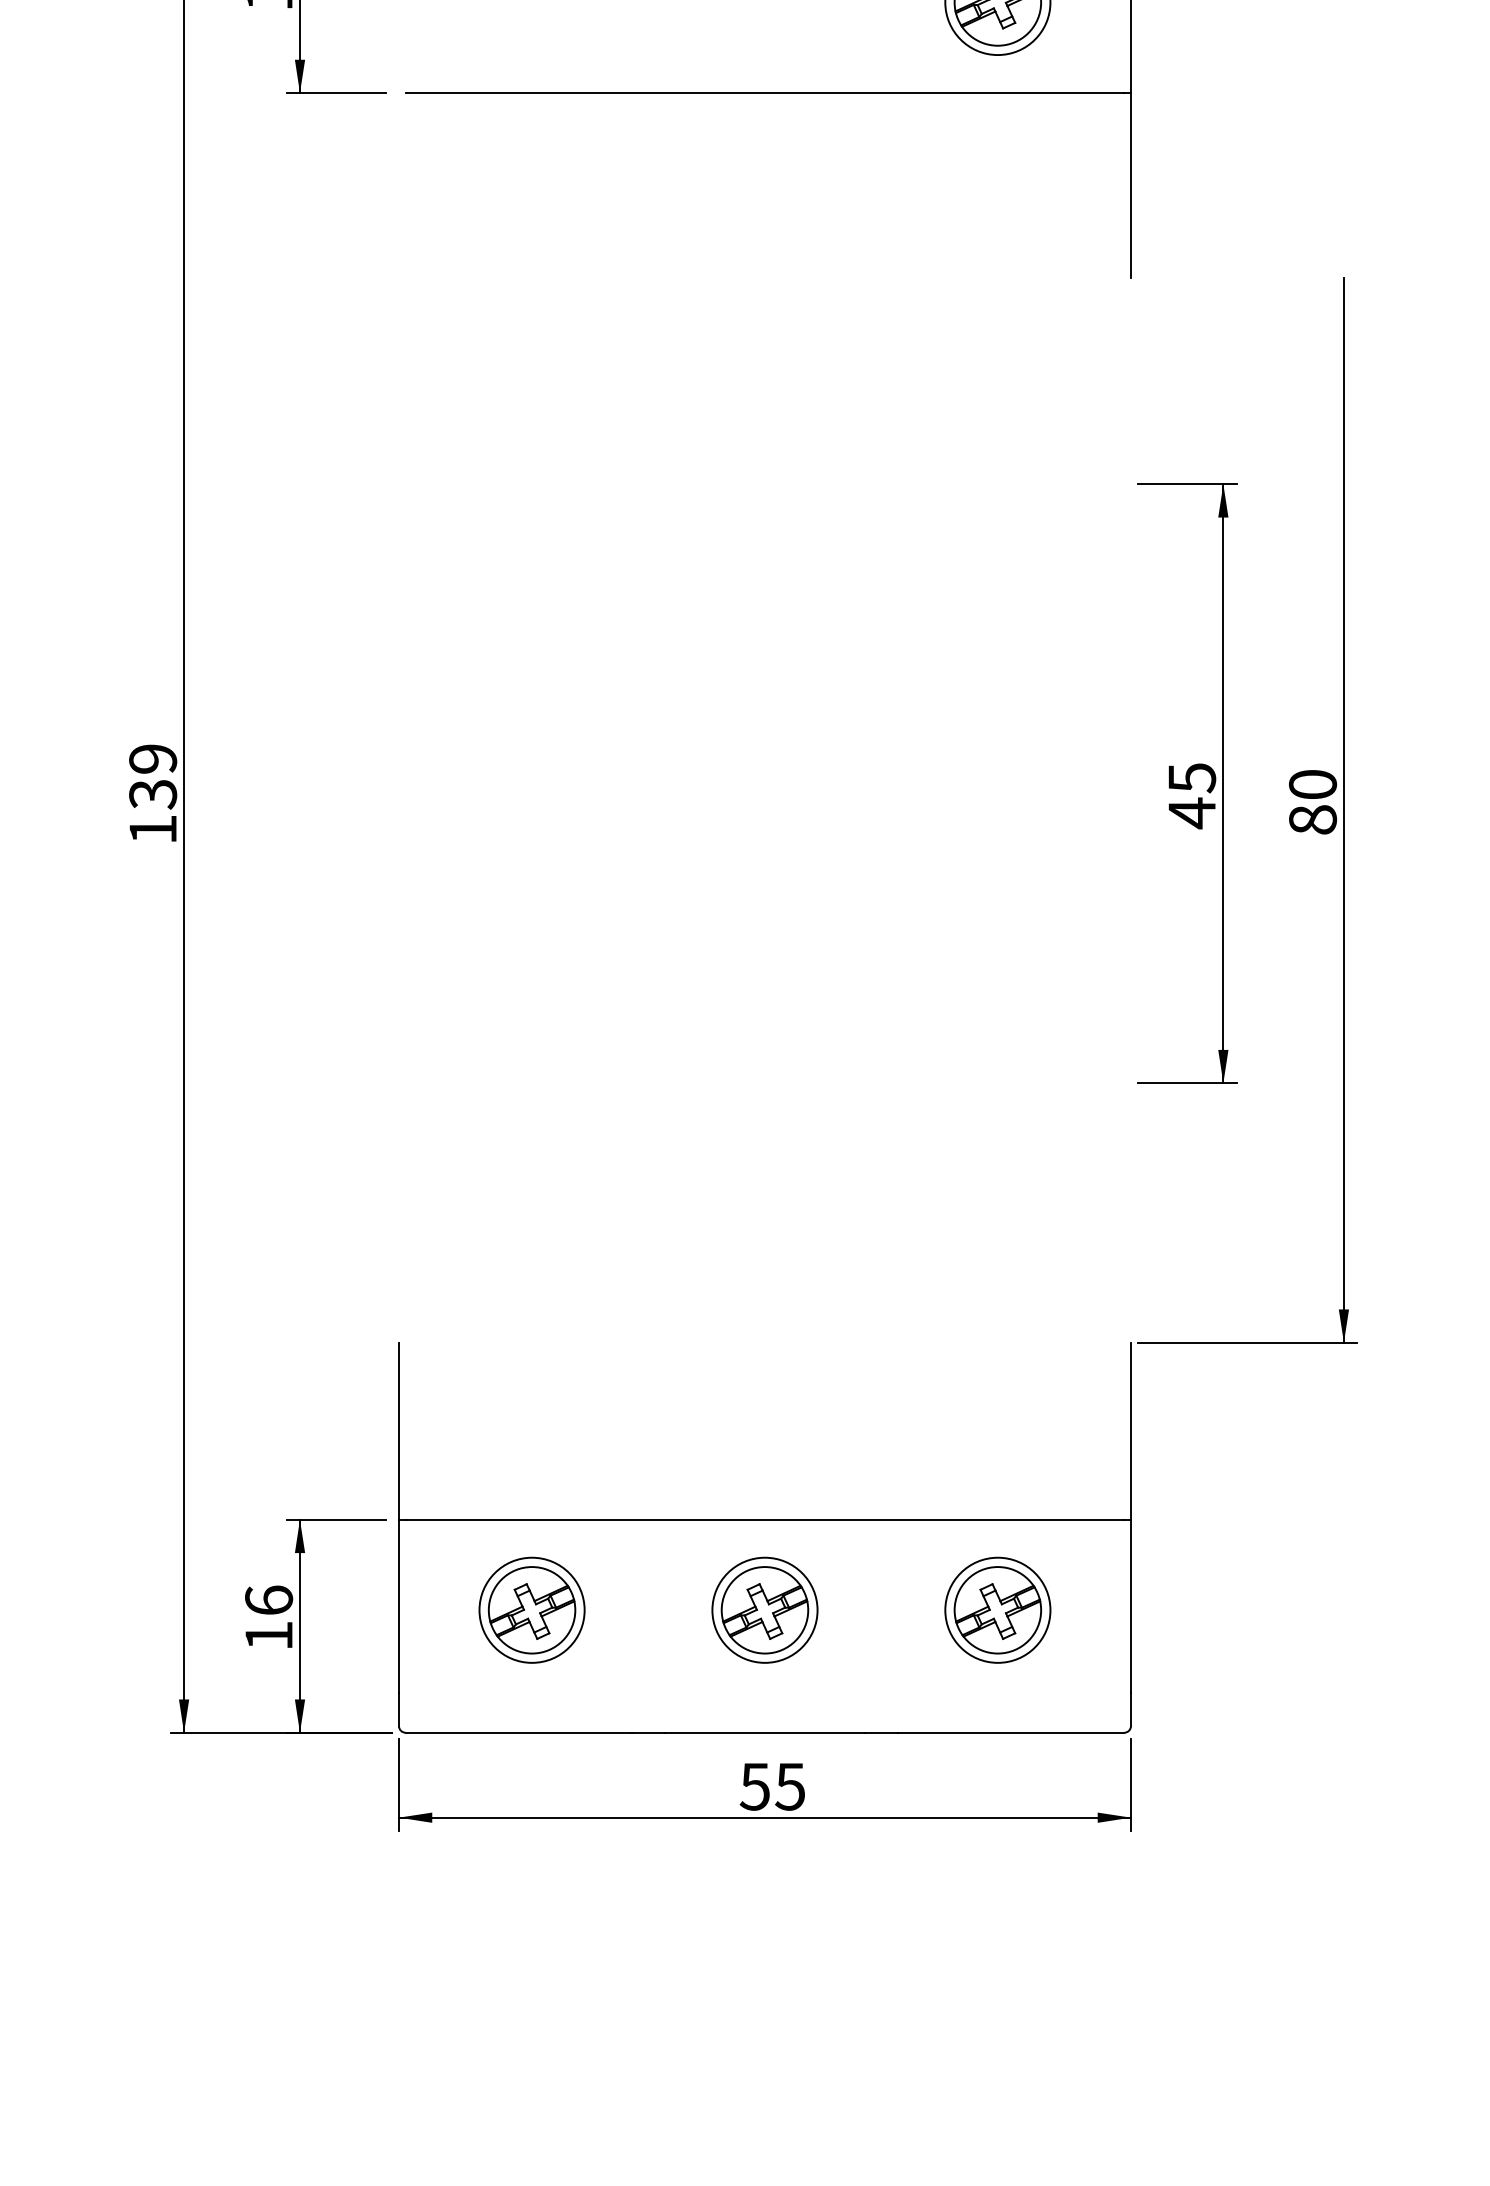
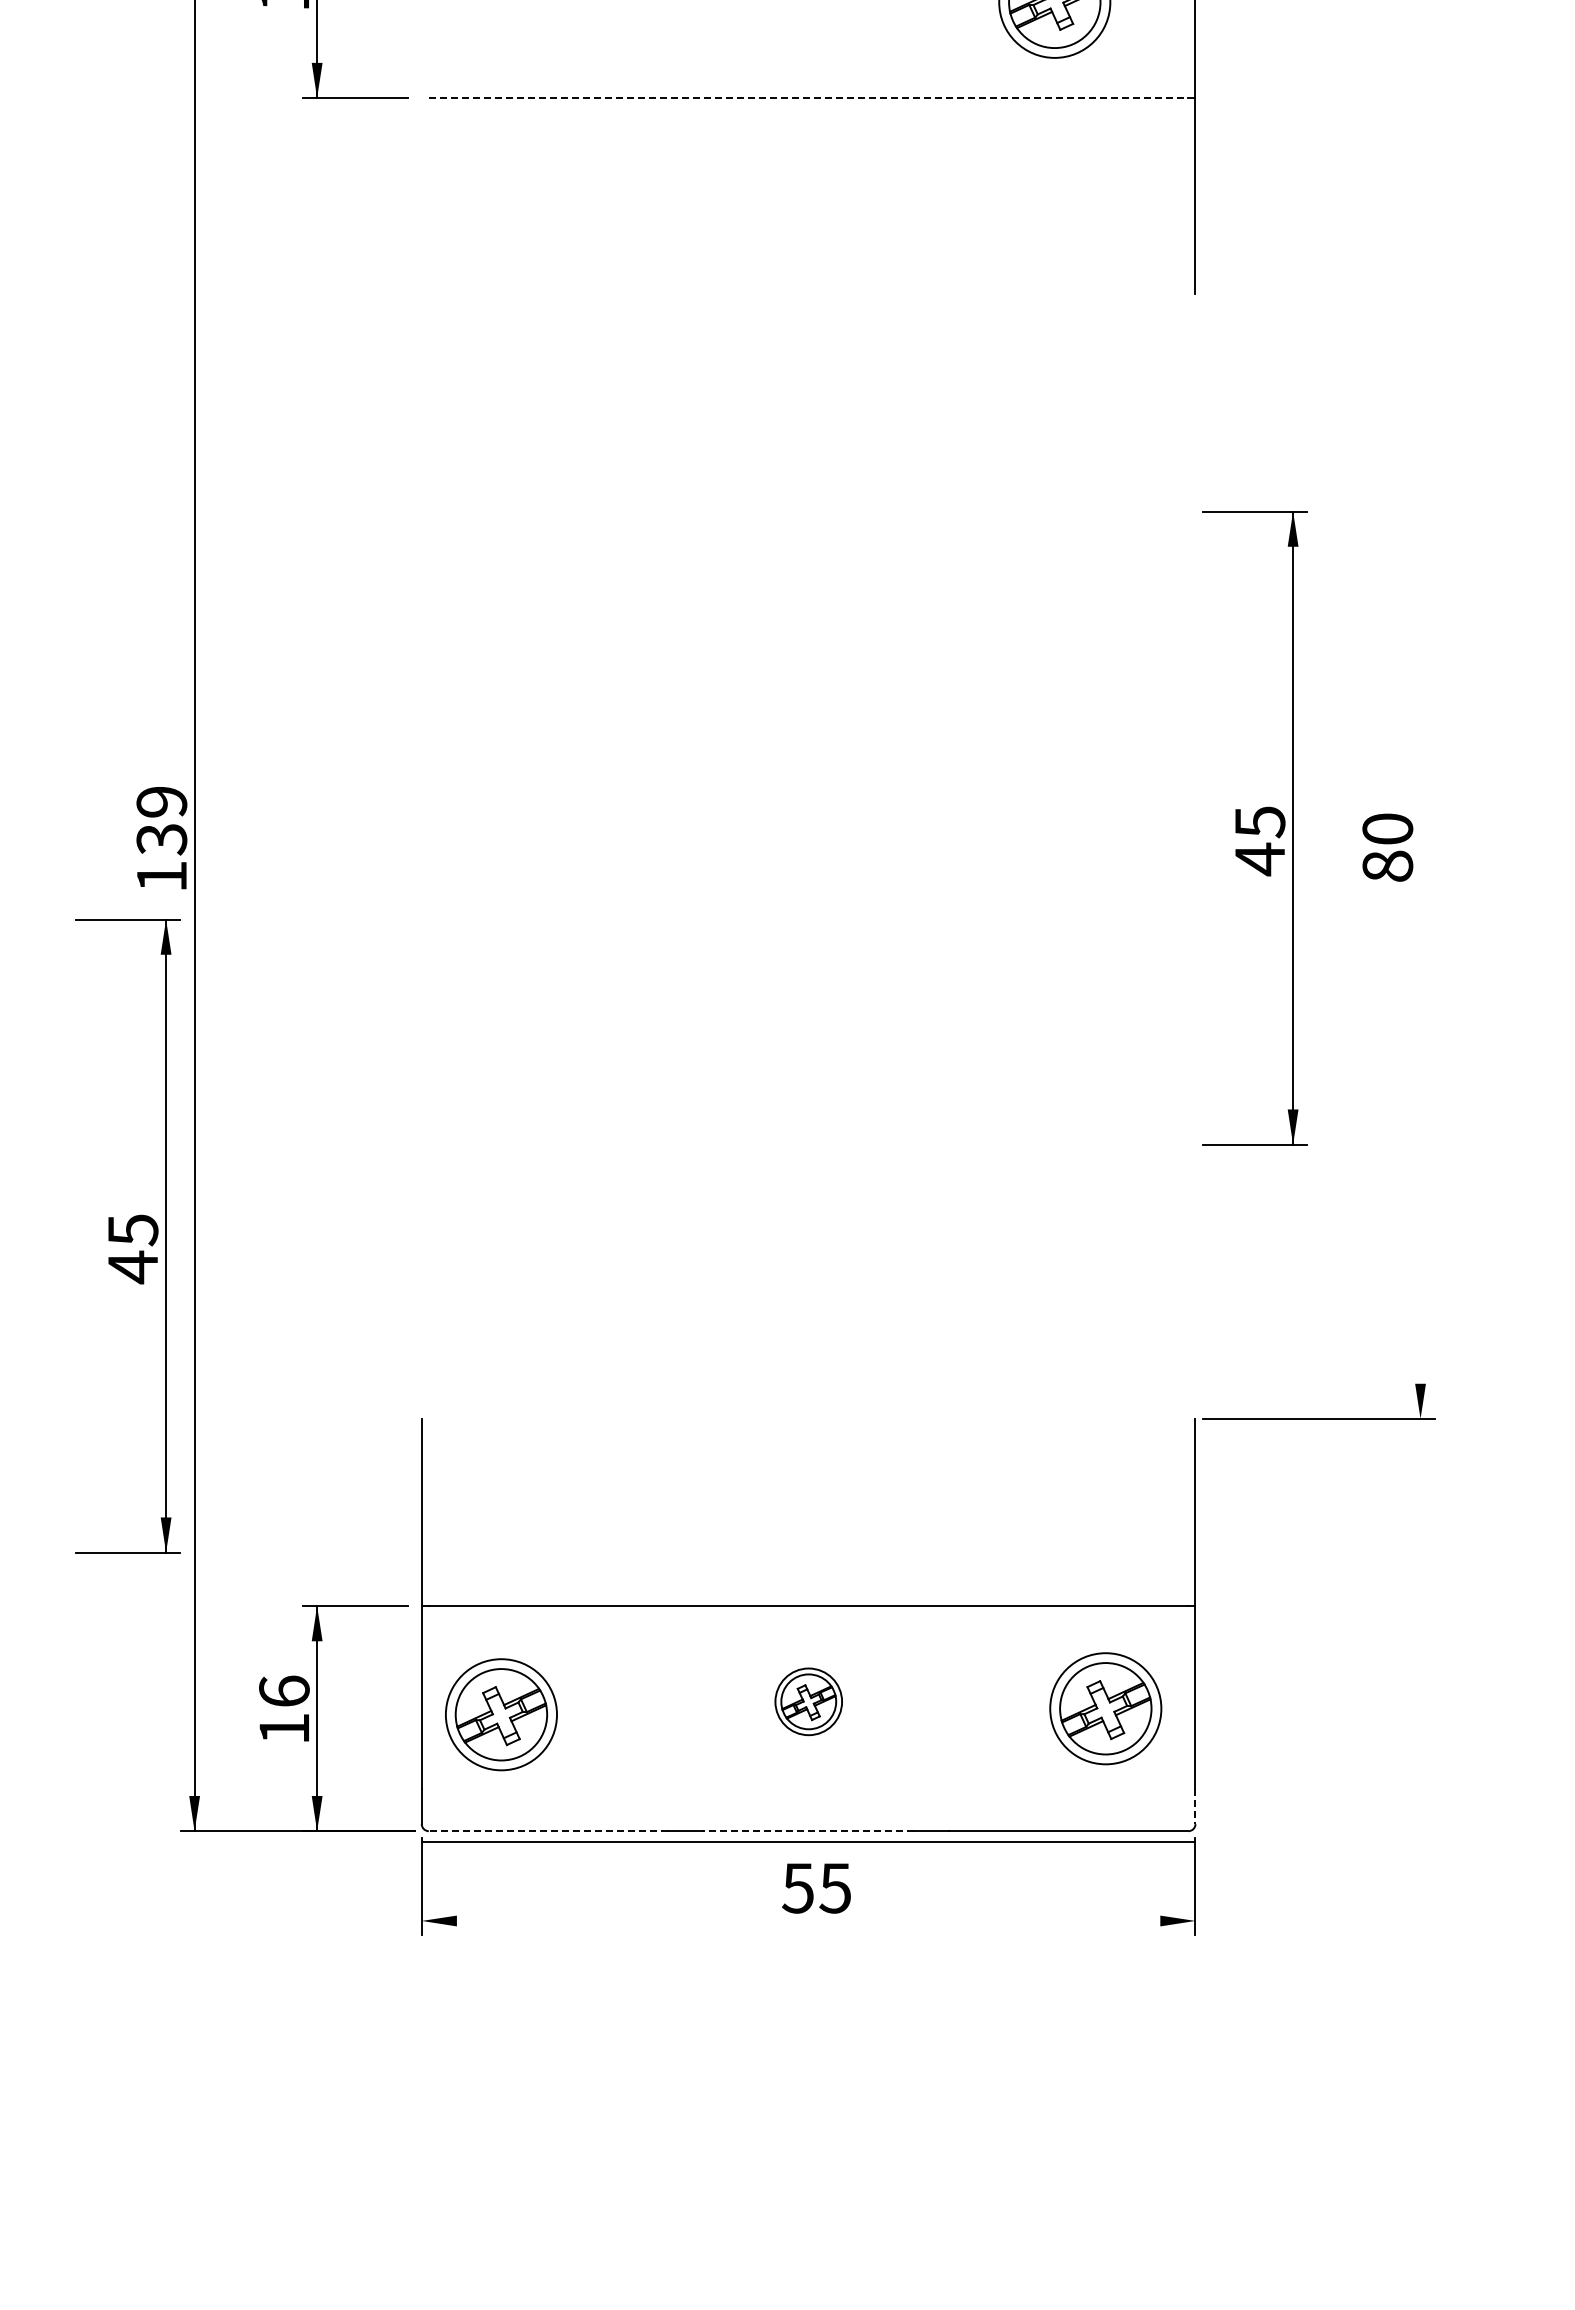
line: (764, 93) -> (808, 98), solid -> dashed
line: (1343, 809) -> (1420, 855), removed
part: (120, 1170) -> (127, 1236), added
part: (532, 1610) -> (501, 1714), moved
part: (764, 1610) -> (808, 1701), size x0.6
part: (997, 1610) -> (1105, 1708), moved
line: (1131, 1709) -> (1195, 1806), solid -> dashed
line: (518, 1733) -> (548, 1831), solid -> dashed
line: (764, 1733) -> (808, 1831), solid -> dashed
line: (764, 1817) -> (808, 1841), moved

